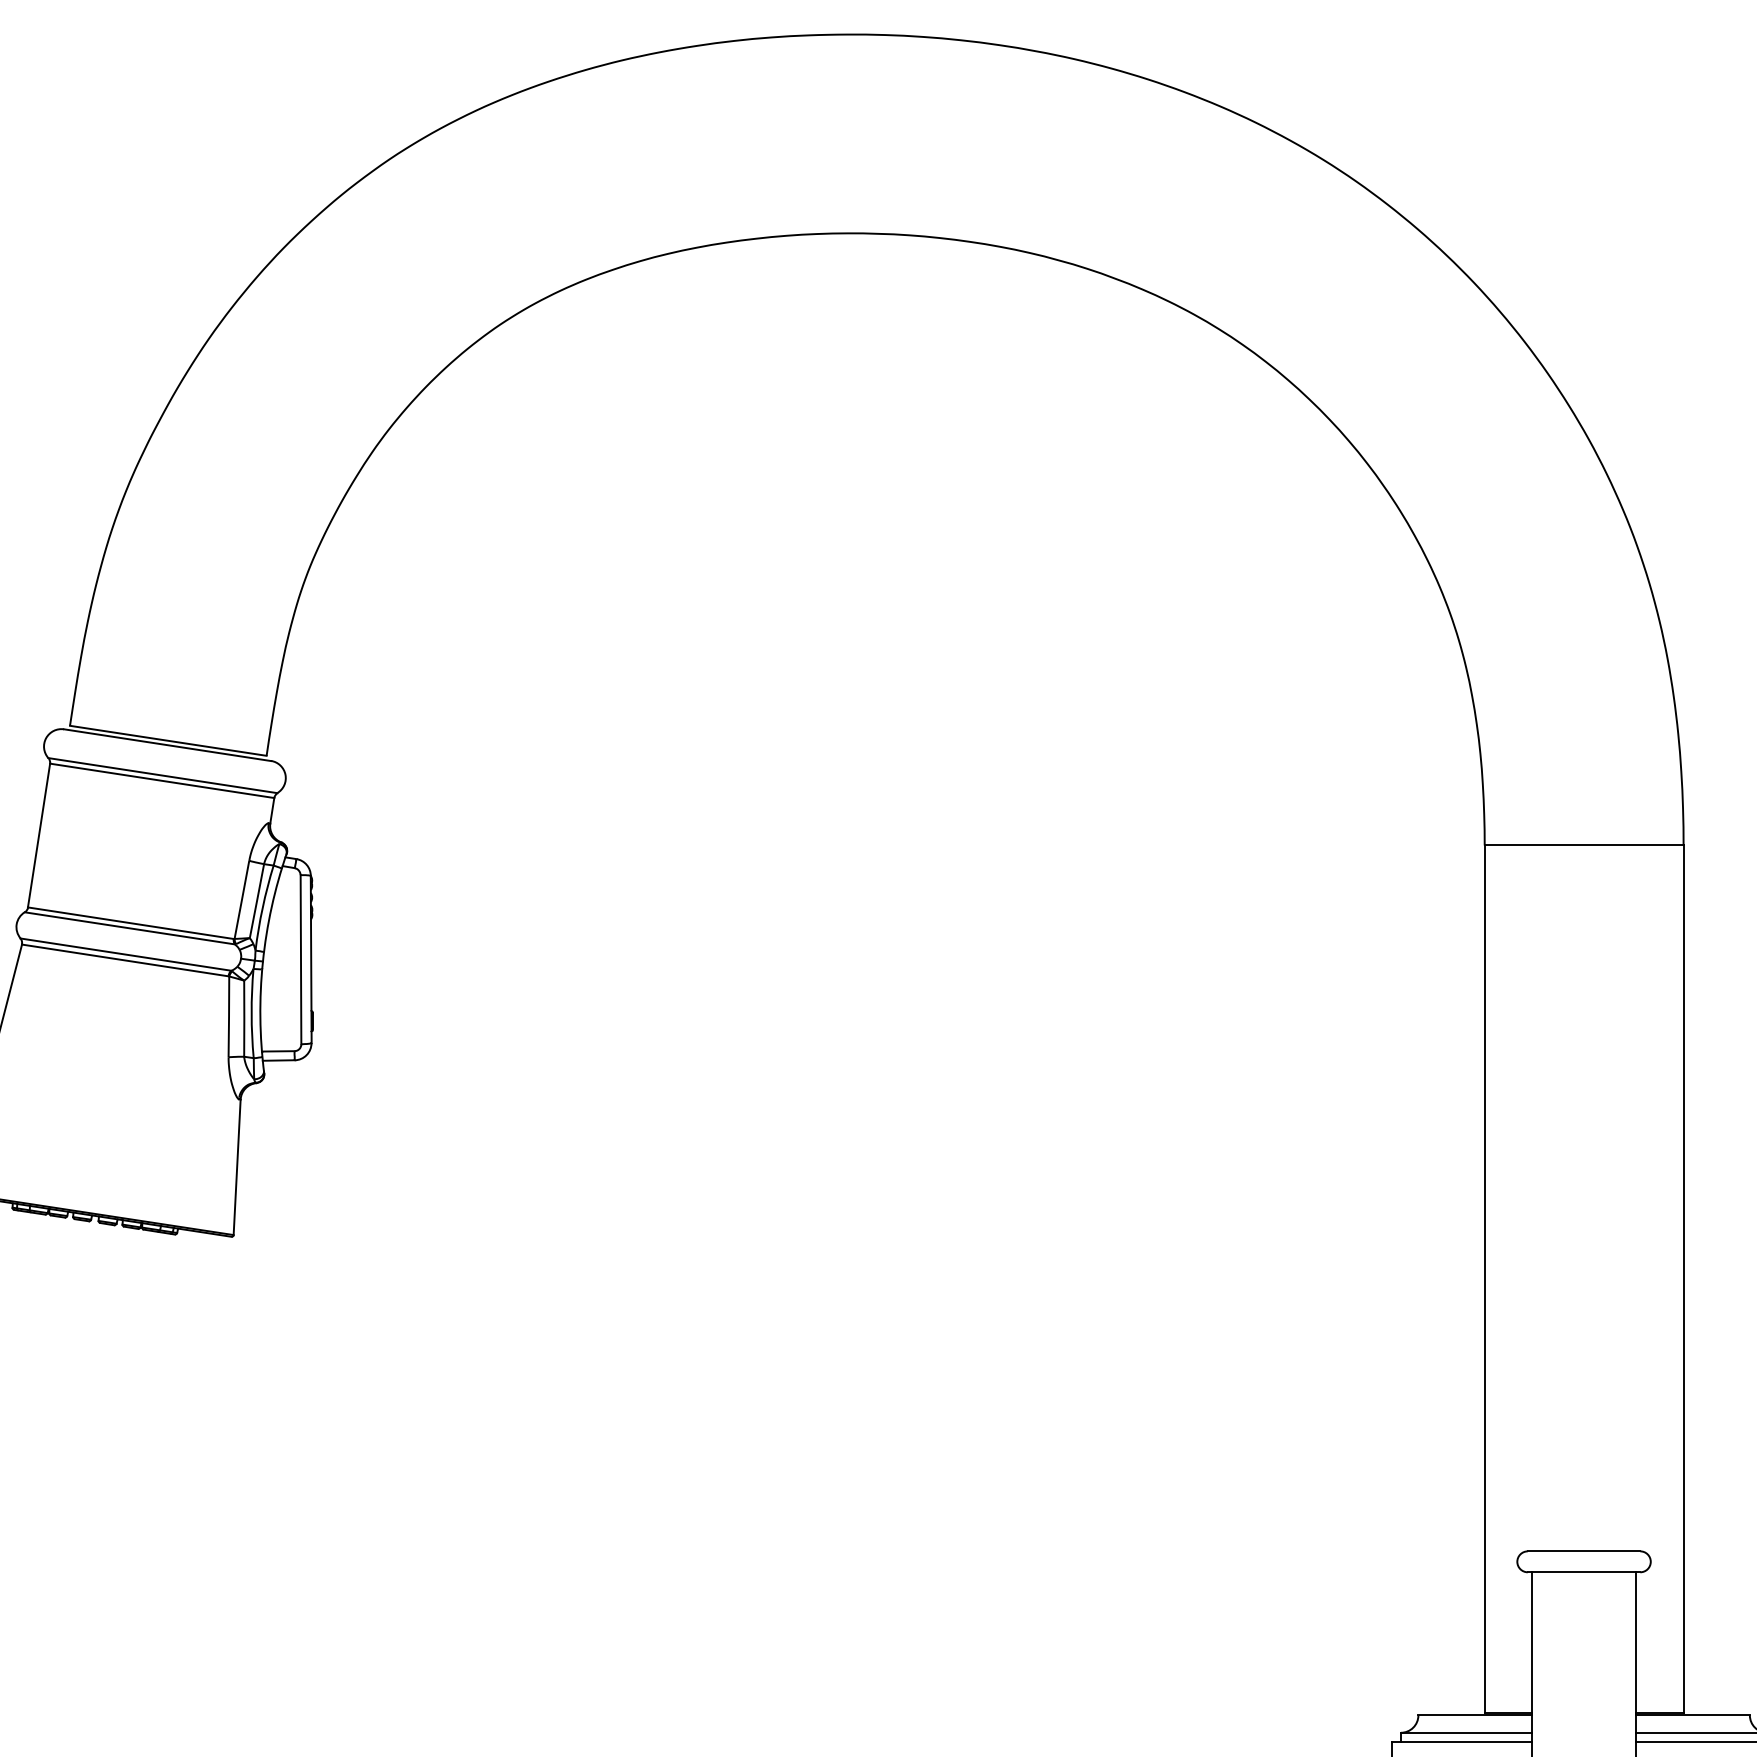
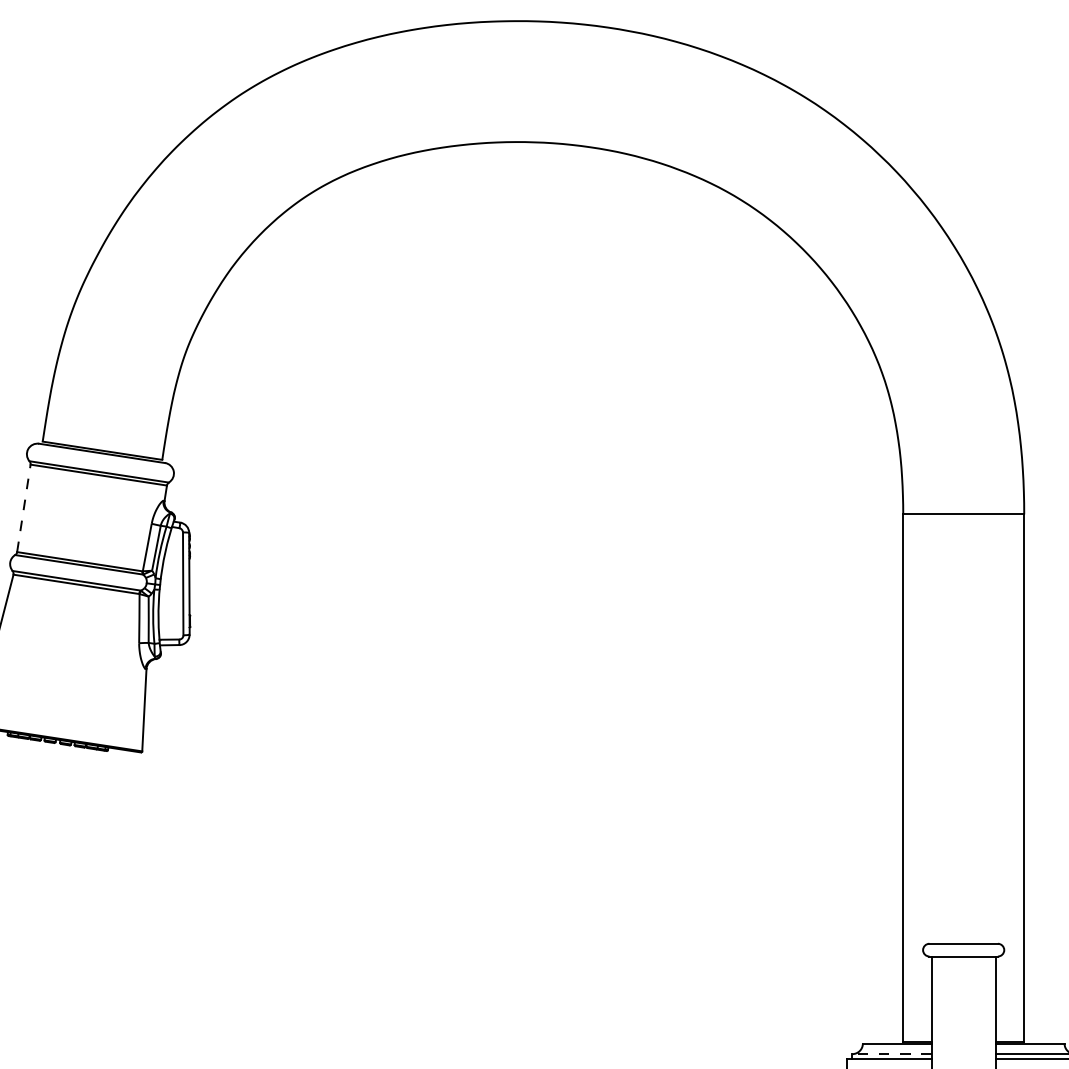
line: (38, 834) -> (23, 507), solid -> dashed
line: (1467, 1733) -> (892, 1054), solid -> dashed

